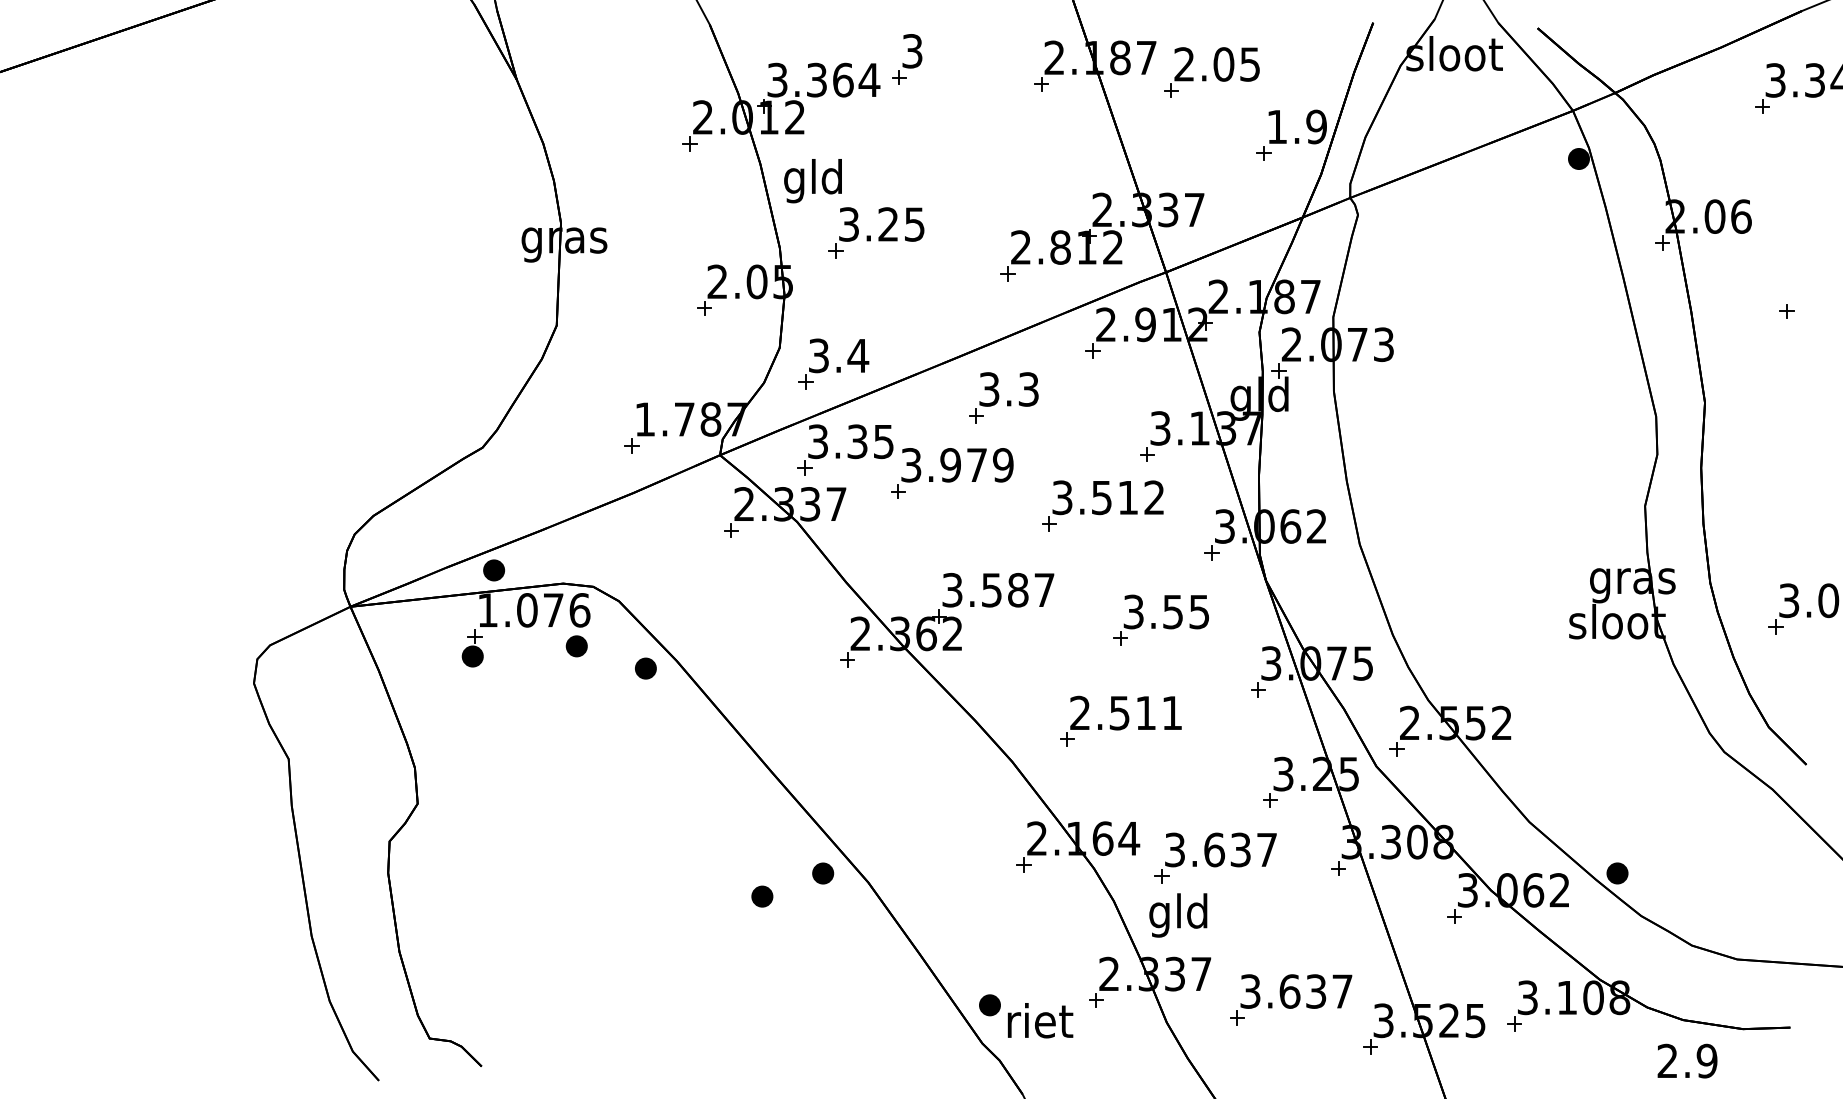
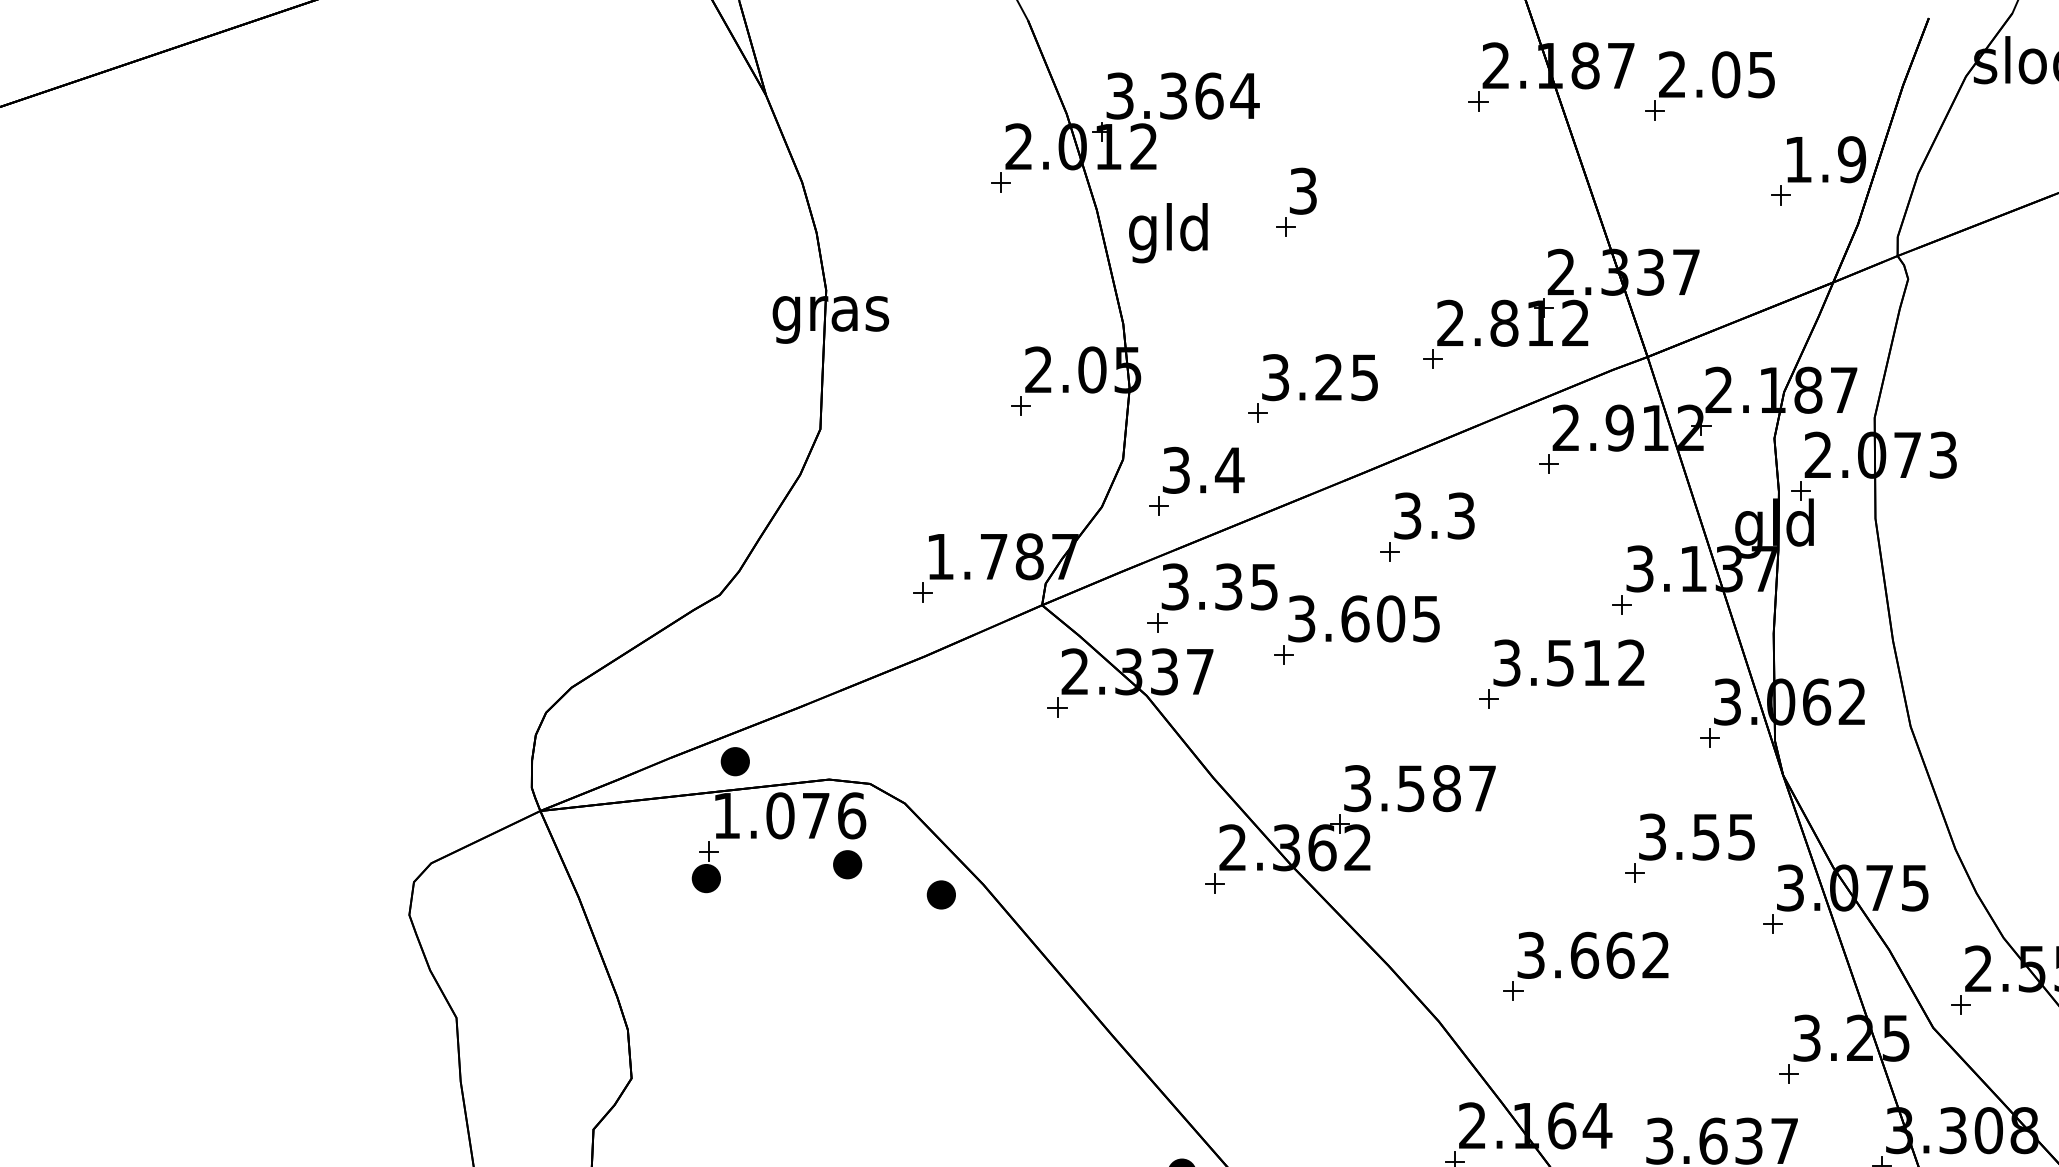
part: (907, 59) -> (1296, 202), moved
part: (876, 232) -> (1312, 388), moved
text: (976, 465) -> (1390, 619), 3.979 -> 3.605
part: (1160, 619) -> (1688, 847), moved
text: (1125, 712) -> (1592, 954), 2.511 -> 3.662

